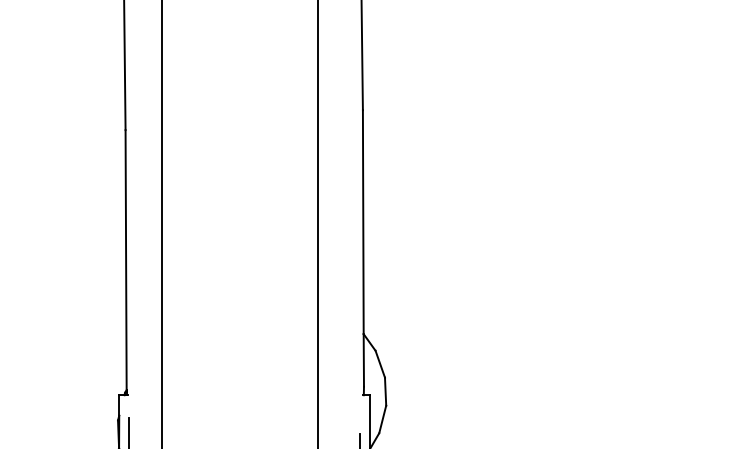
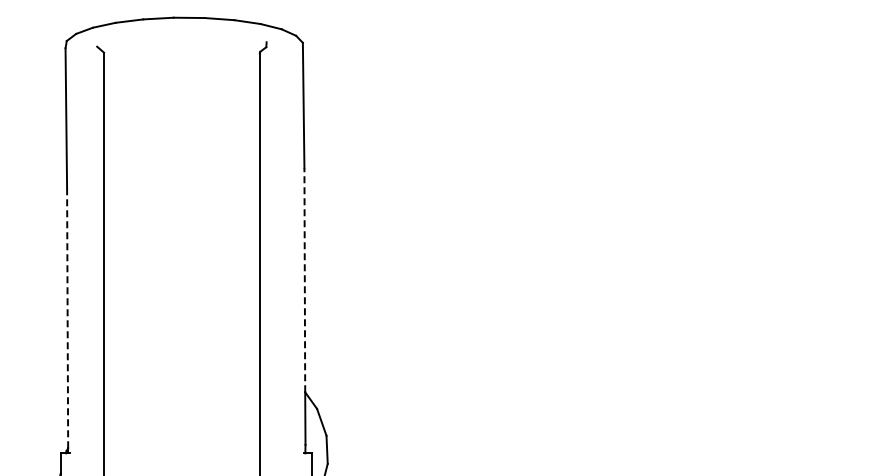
line: (362, 222) -> (304, 280), solid -> dashed
line: (125, 259) -> (67, 317), solid -> dashed

